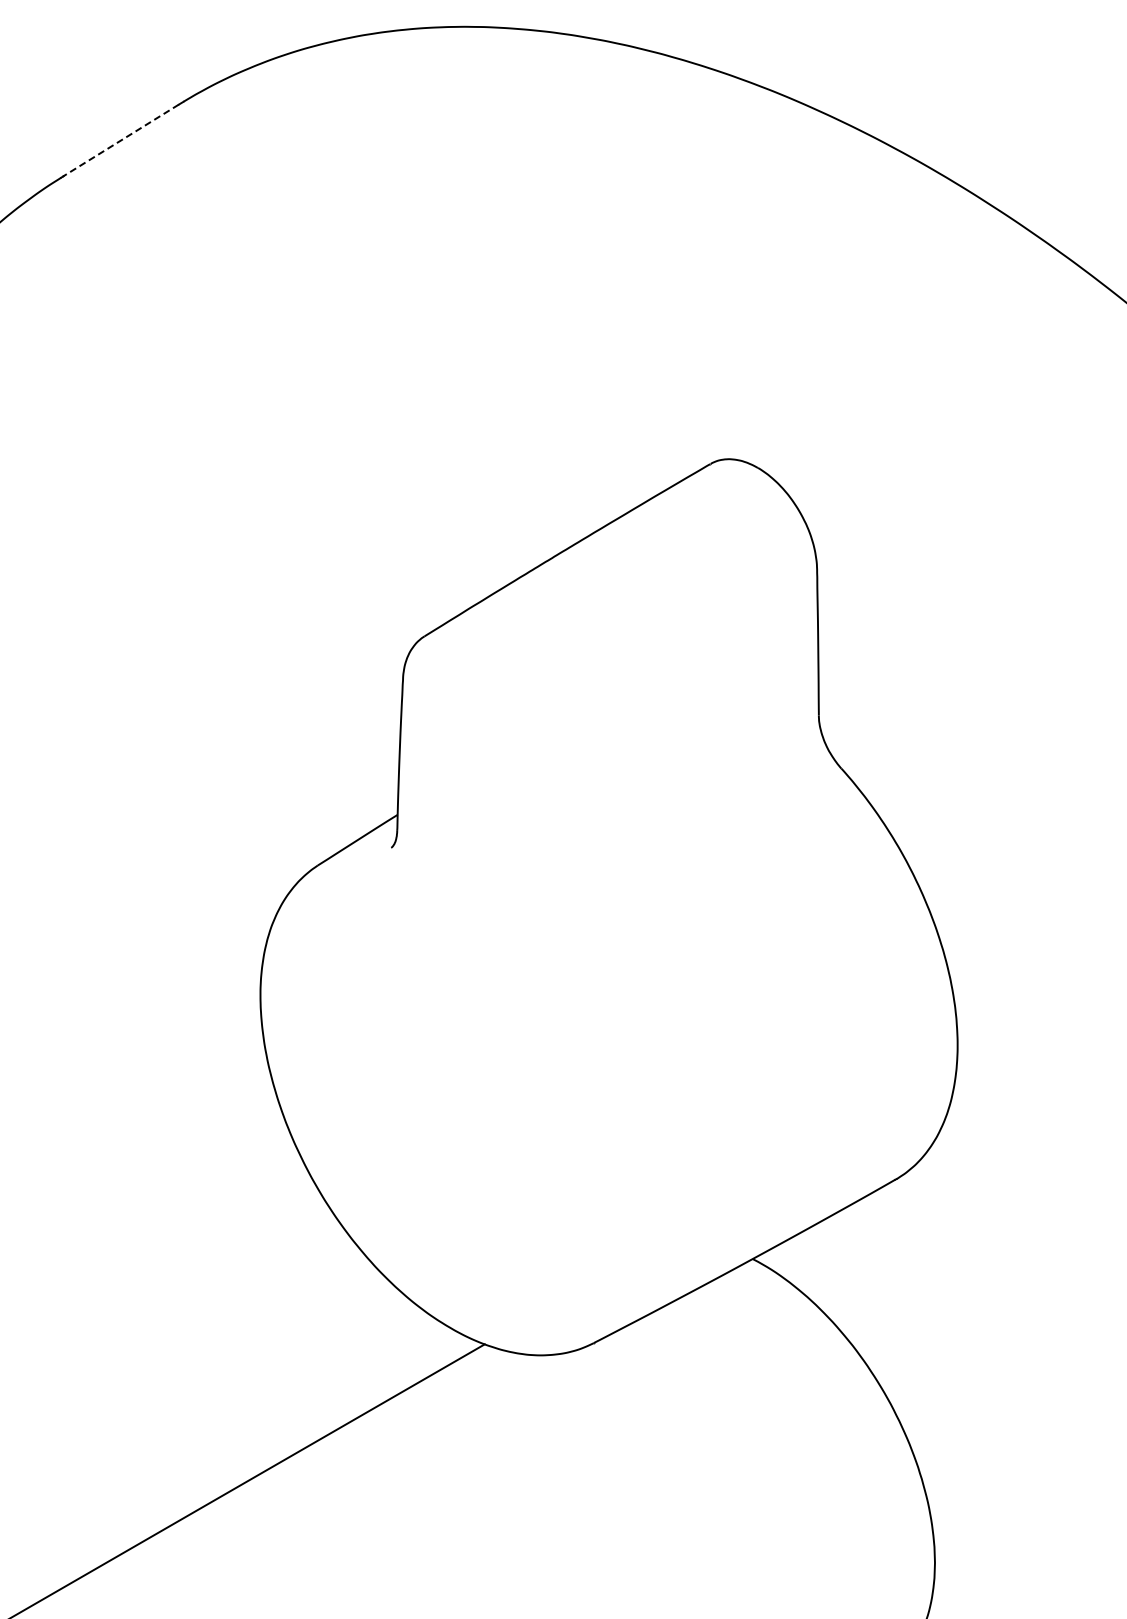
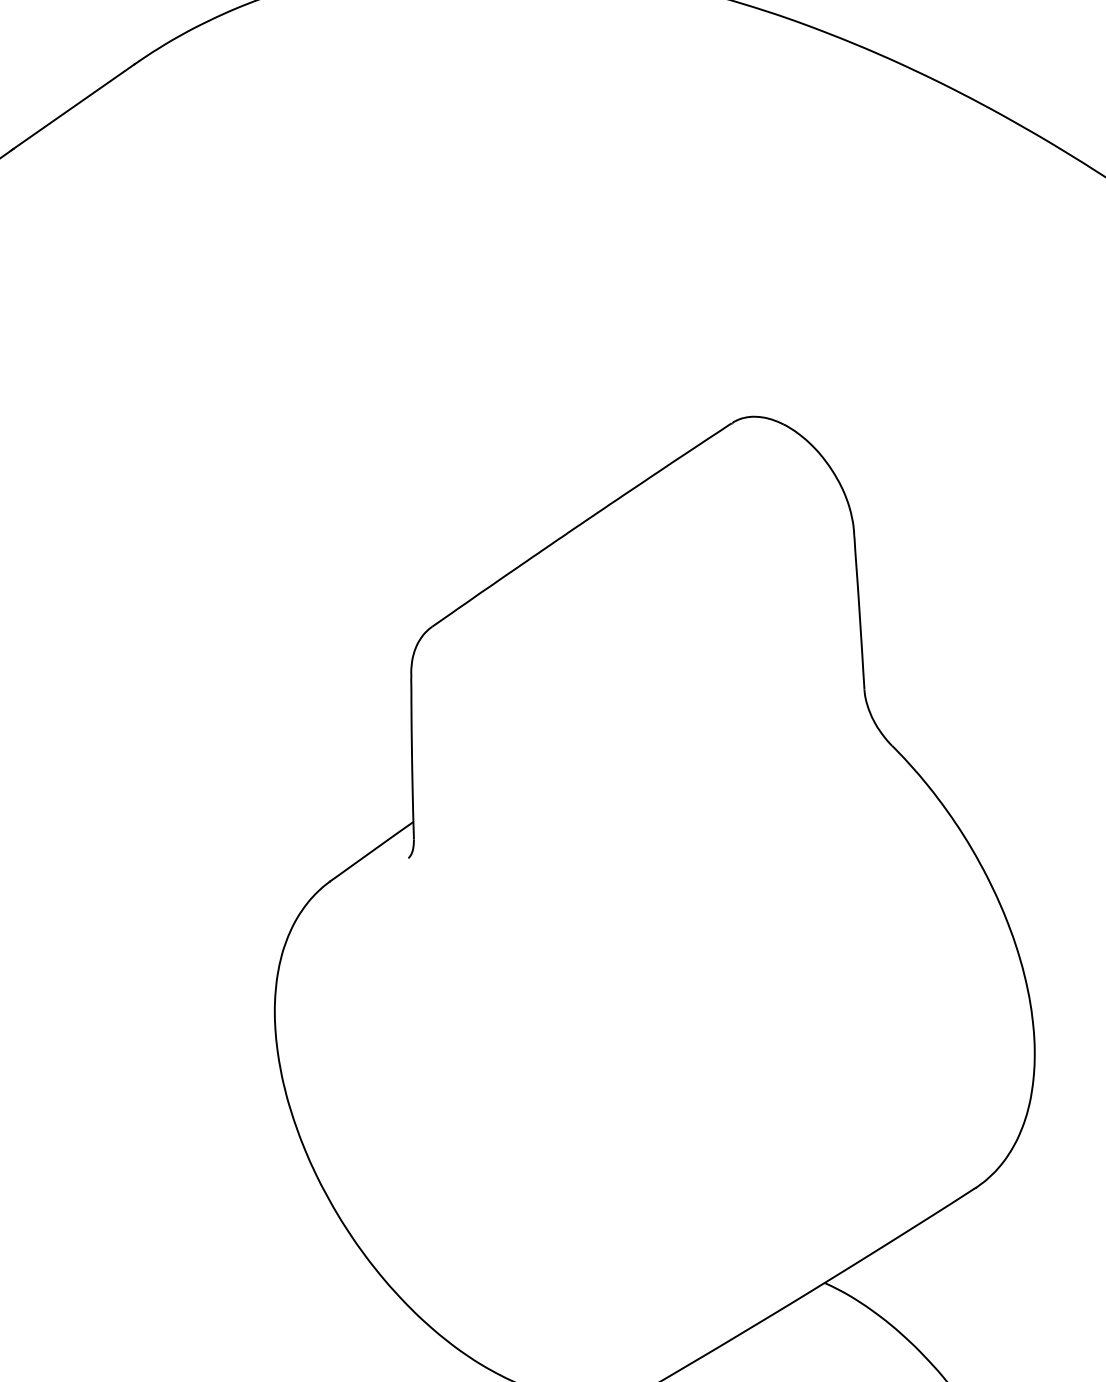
line: (120, 140) -> (73, 106), dashed -> solid

